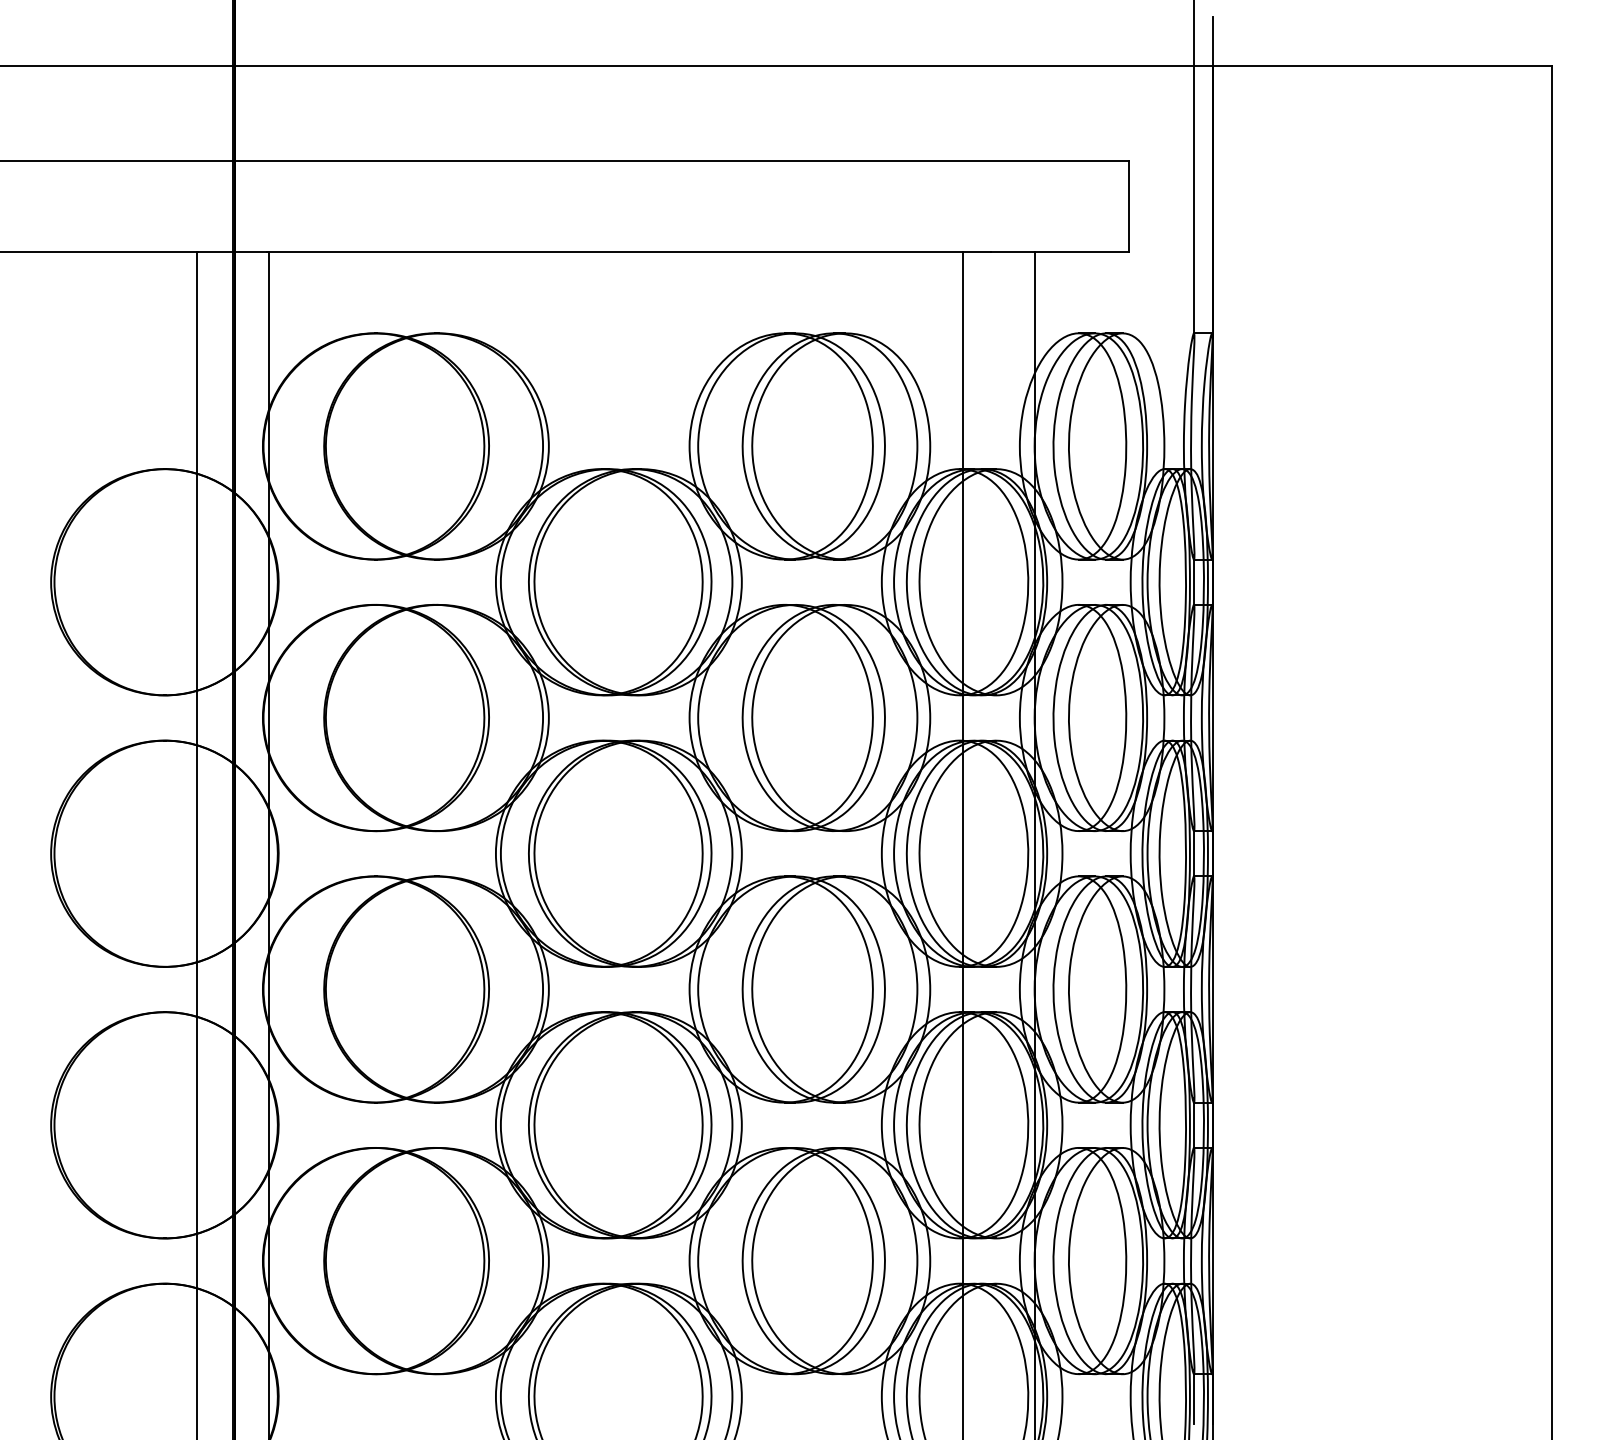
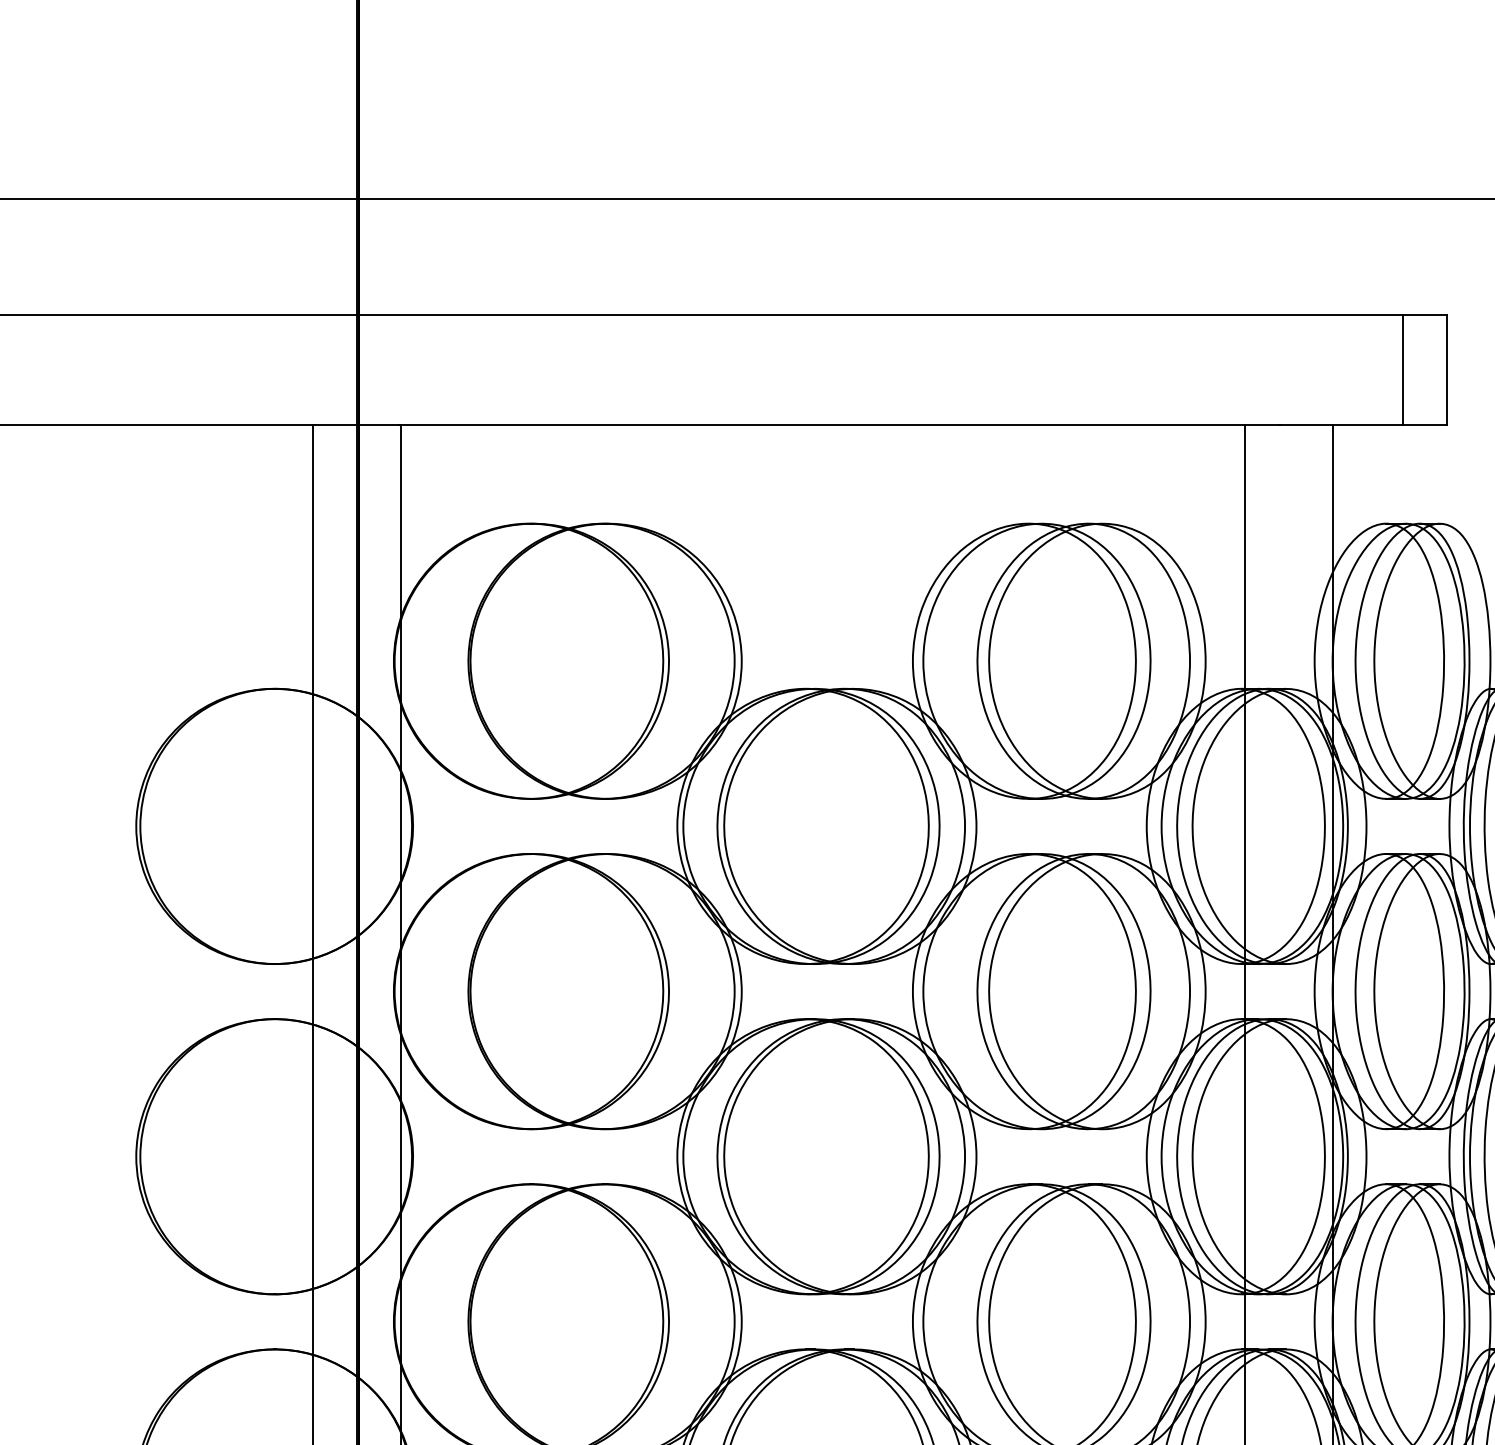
line: (1092, 206) -> (1403, 369), added

